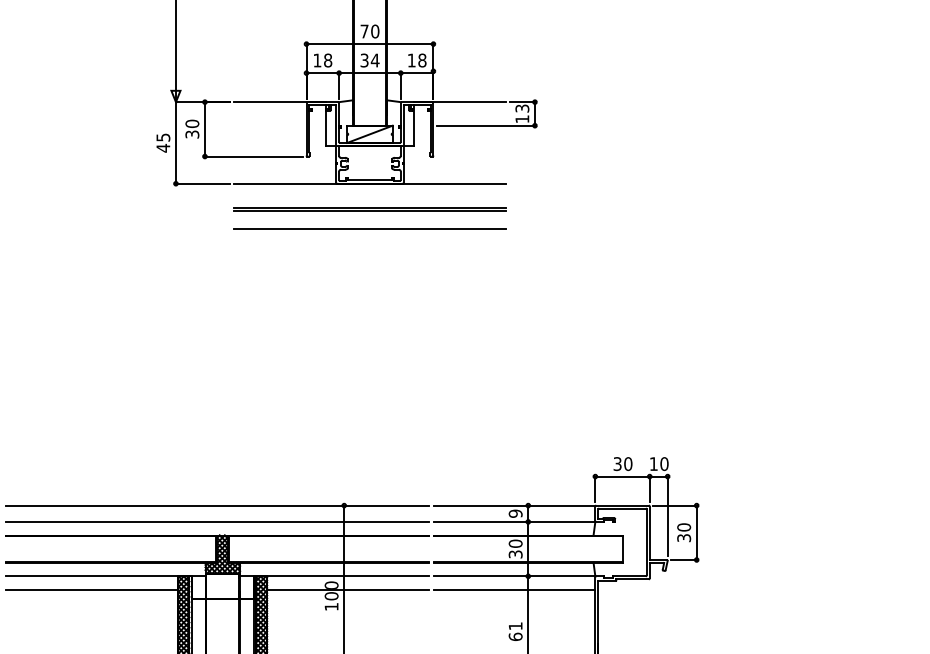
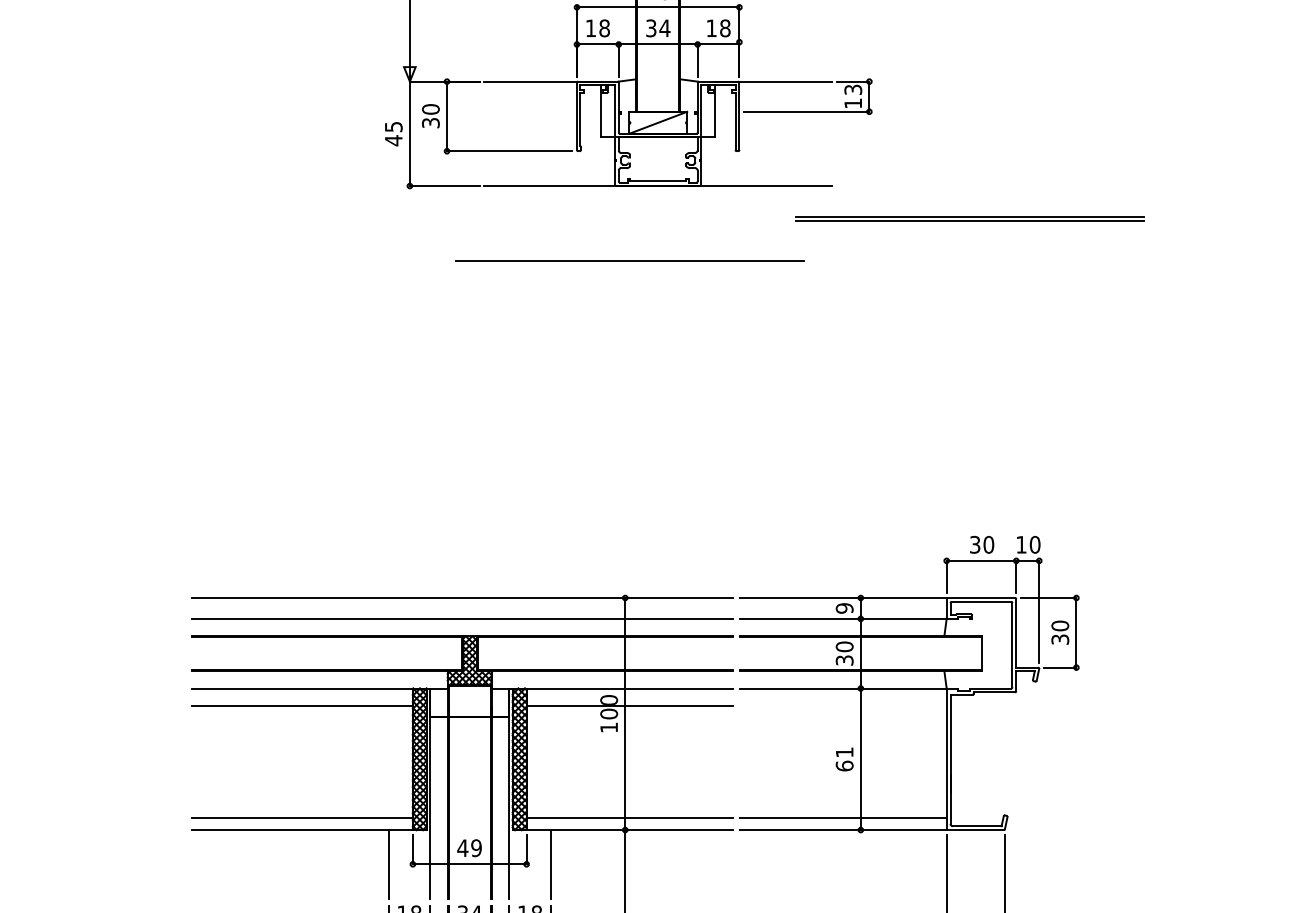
part: (369, 209) -> (969, 218), moved
line: (369, 228) -> (629, 260), moved
line: (514, 589) -> (843, 705), removed

